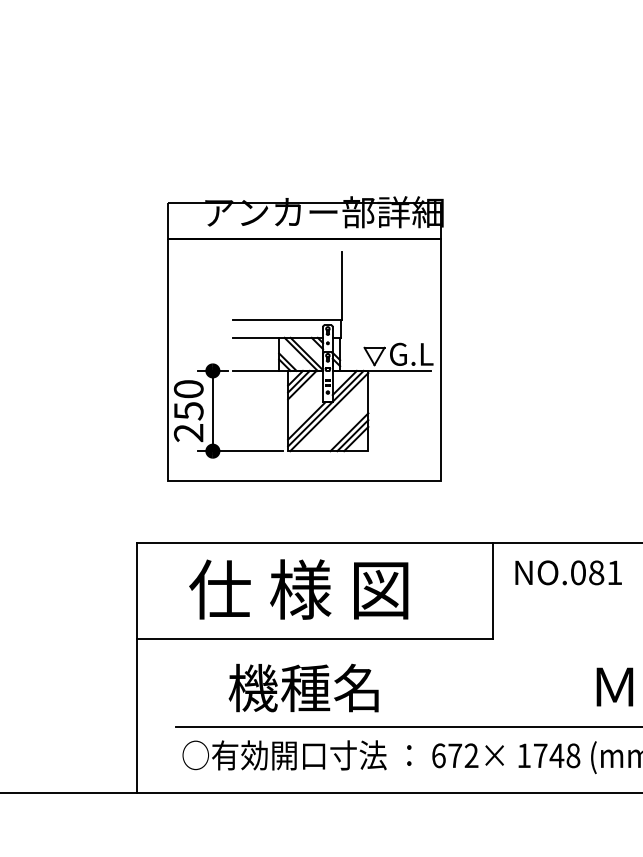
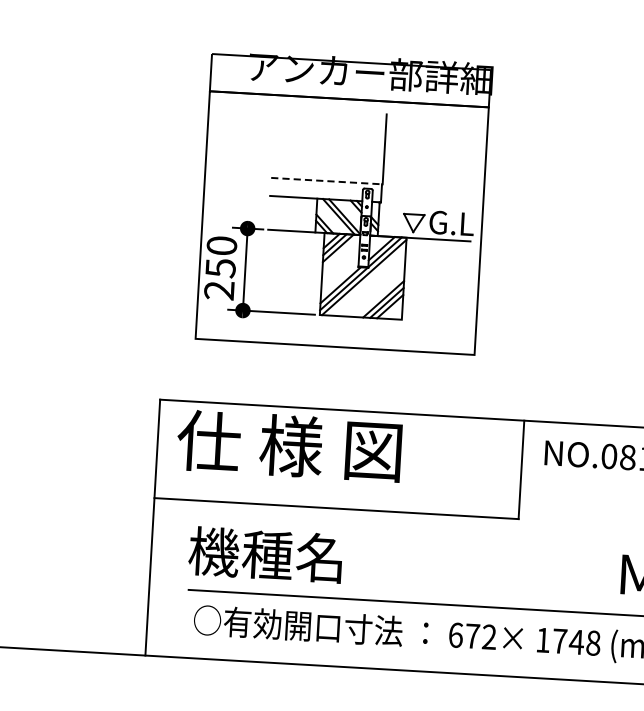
line: (287, 320) -> (326, 181), solid -> dashed
text: (298, 589) -> (289, 445), moved
text: (303, 687) -> (265, 554), moved

